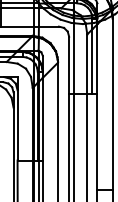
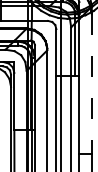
line: (112, 104) -> (91, 84), solid -> dashed

